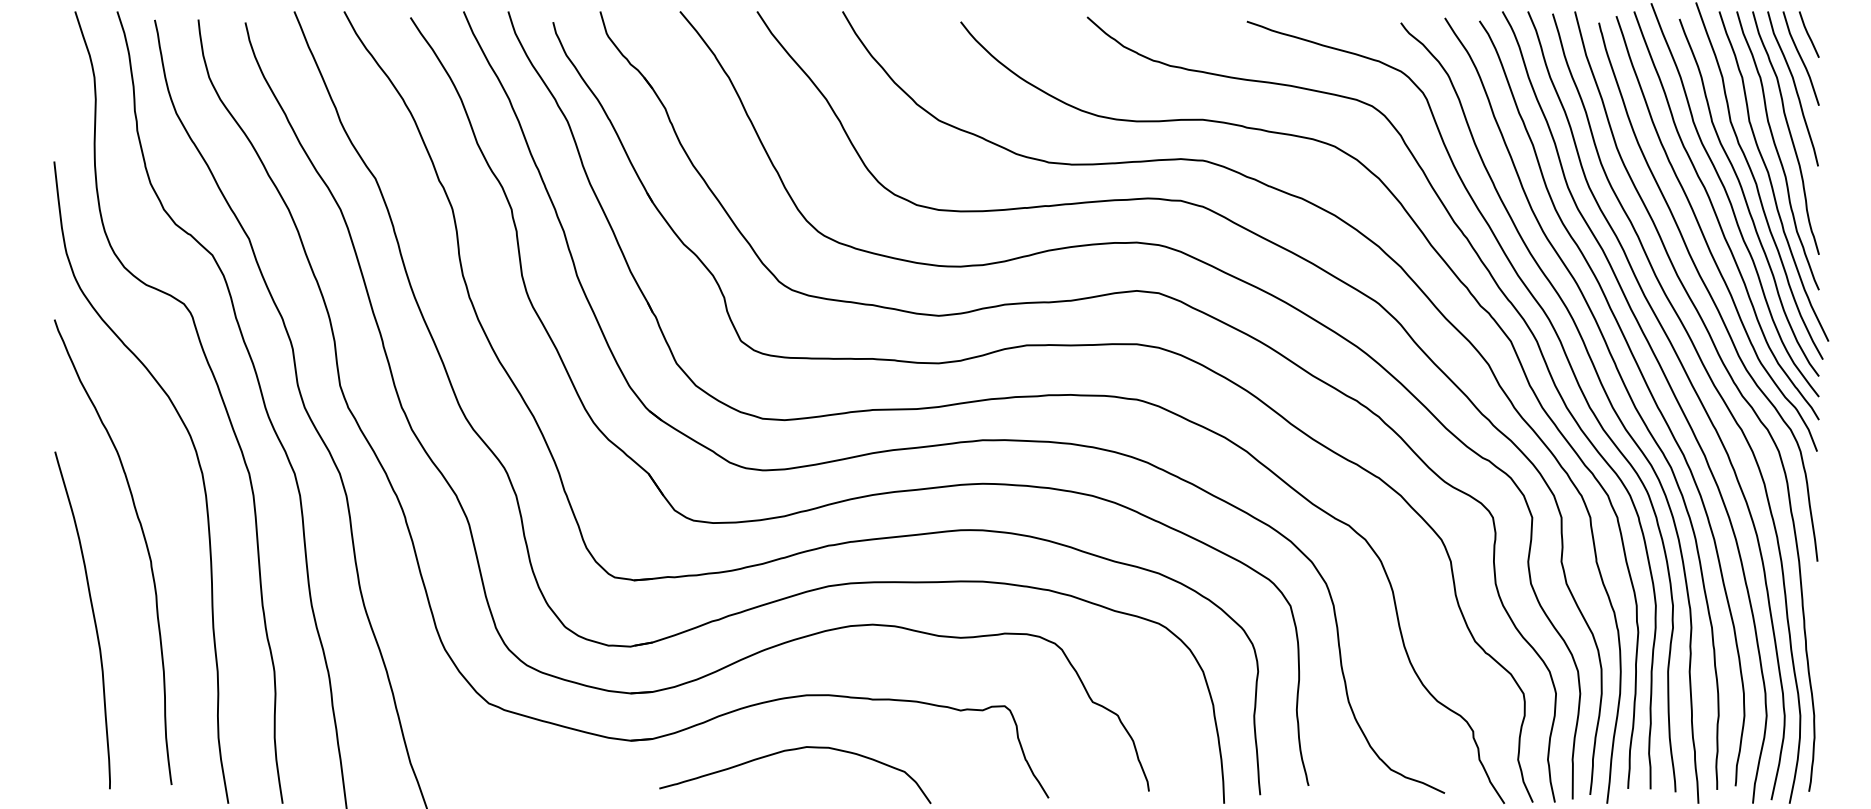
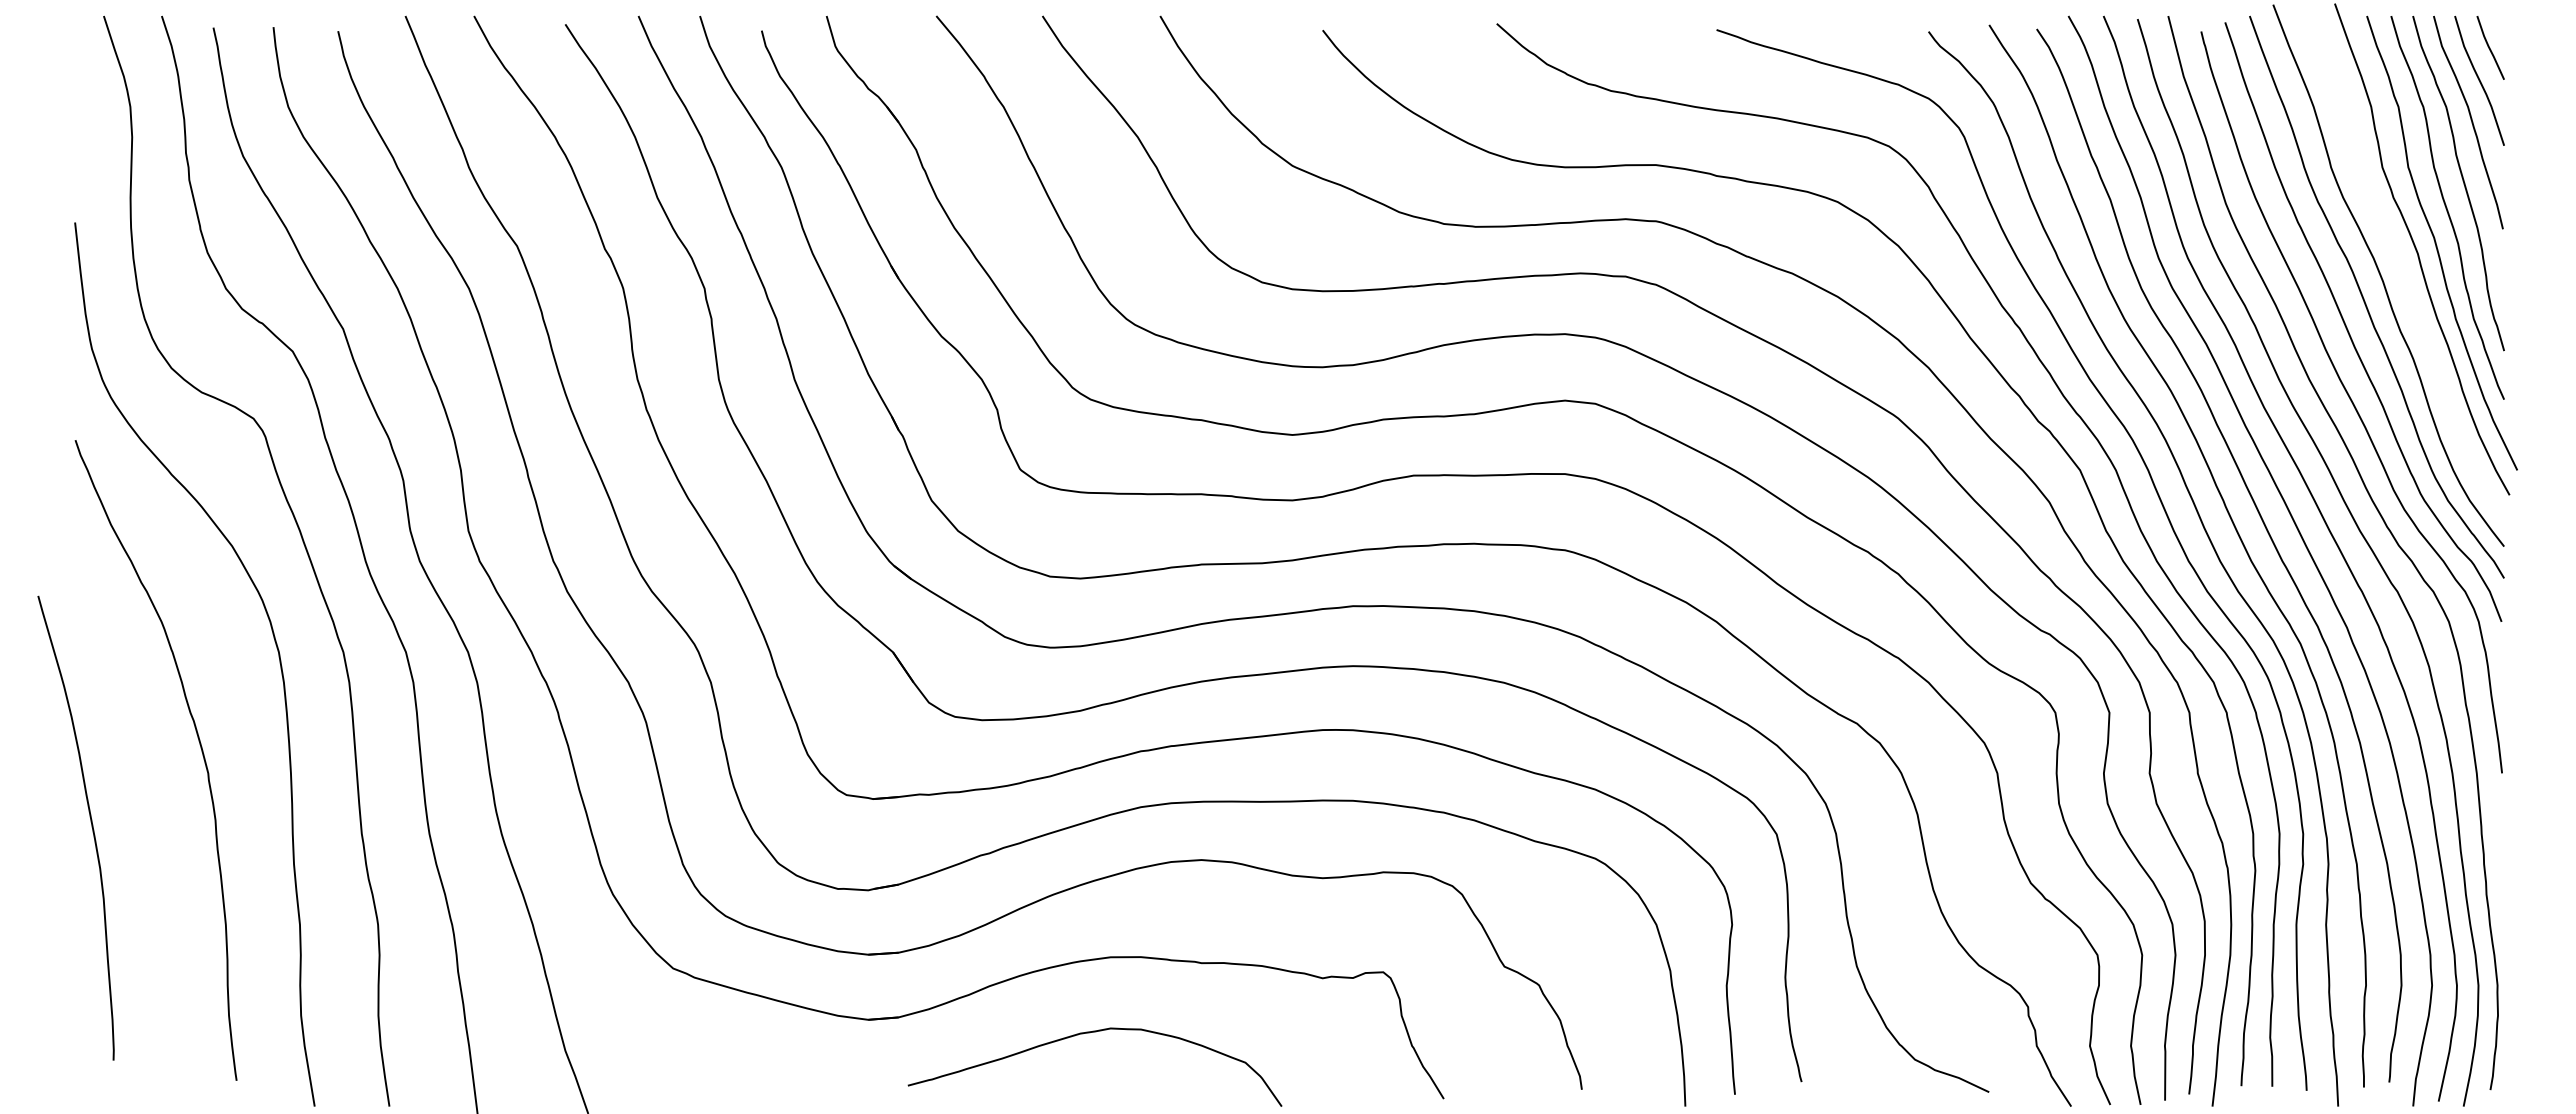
curve: (1745, 198) -> (2403, 273), removed
curve: (93, 616) -> (90, 822), moved

